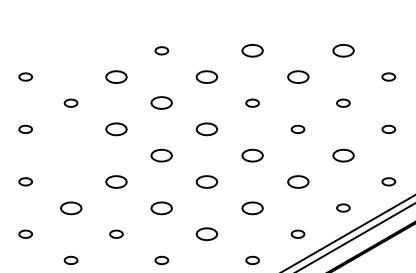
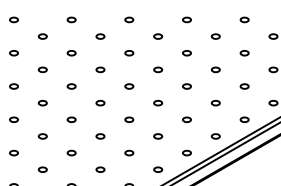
part: (70, 50) -> (71, 19), added
part: (251, 50) -> (186, 19), size x0.62
part: (343, 50) -> (244, 19), size x0.62
part: (116, 76) -> (100, 36), size x0.62
part: (207, 76) -> (158, 36), size x0.62
part: (297, 76) -> (215, 36), size x0.62
part: (162, 103) -> (129, 53), size x0.62
part: (116, 128) -> (100, 69), size x0.62
part: (207, 128) -> (158, 69), size x0.62
part: (70, 155) -> (71, 86), added
part: (162, 155) -> (129, 86), size x0.62
part: (251, 155) -> (186, 86), size x0.62
part: (343, 155) -> (244, 86), size x0.62
part: (116, 180) -> (100, 102), size x0.62
part: (207, 180) -> (158, 102), size x0.62
part: (297, 180) -> (215, 102), size x0.62
part: (70, 207) -> (71, 119), size x0.62
part: (162, 207) -> (129, 119), size x0.62
part: (251, 207) -> (186, 119), size x0.62
part: (207, 234) -> (158, 136), size x0.62

